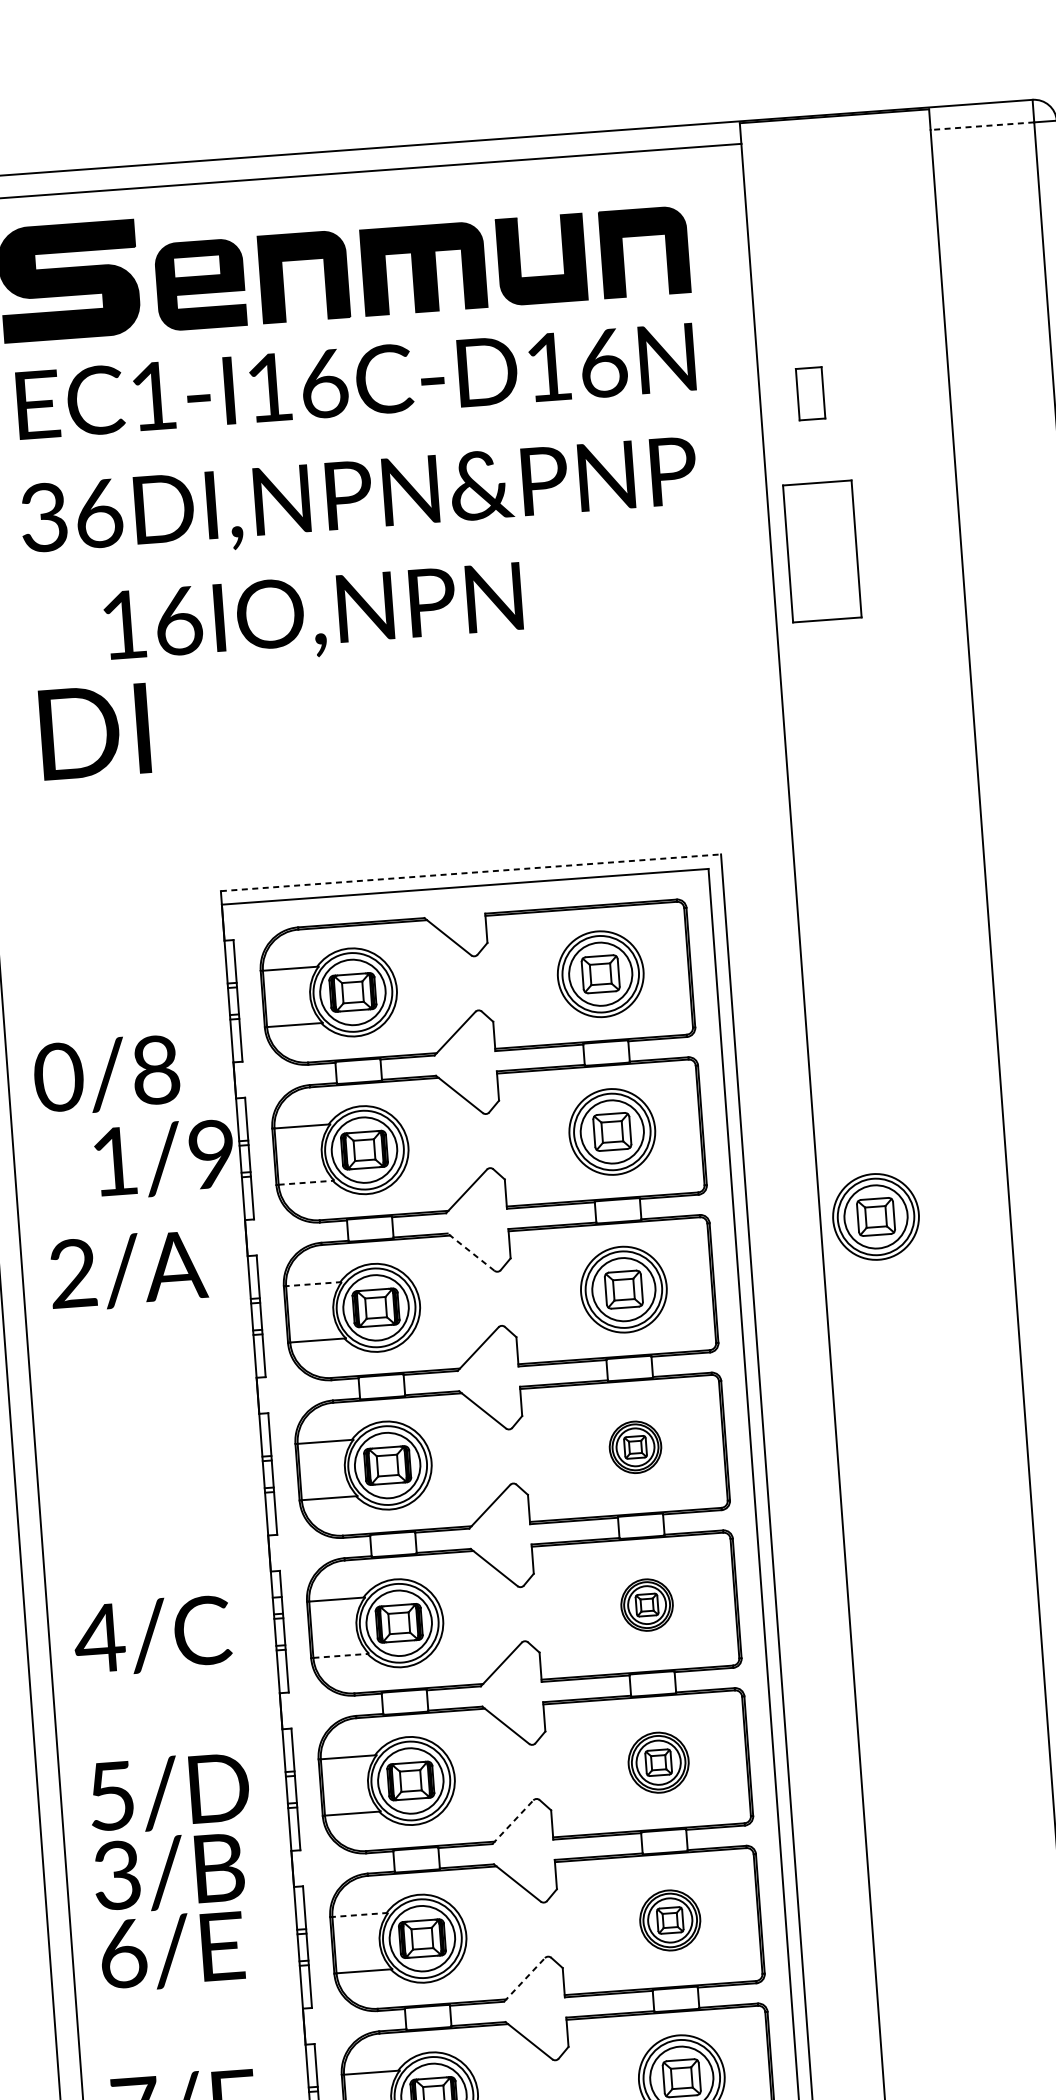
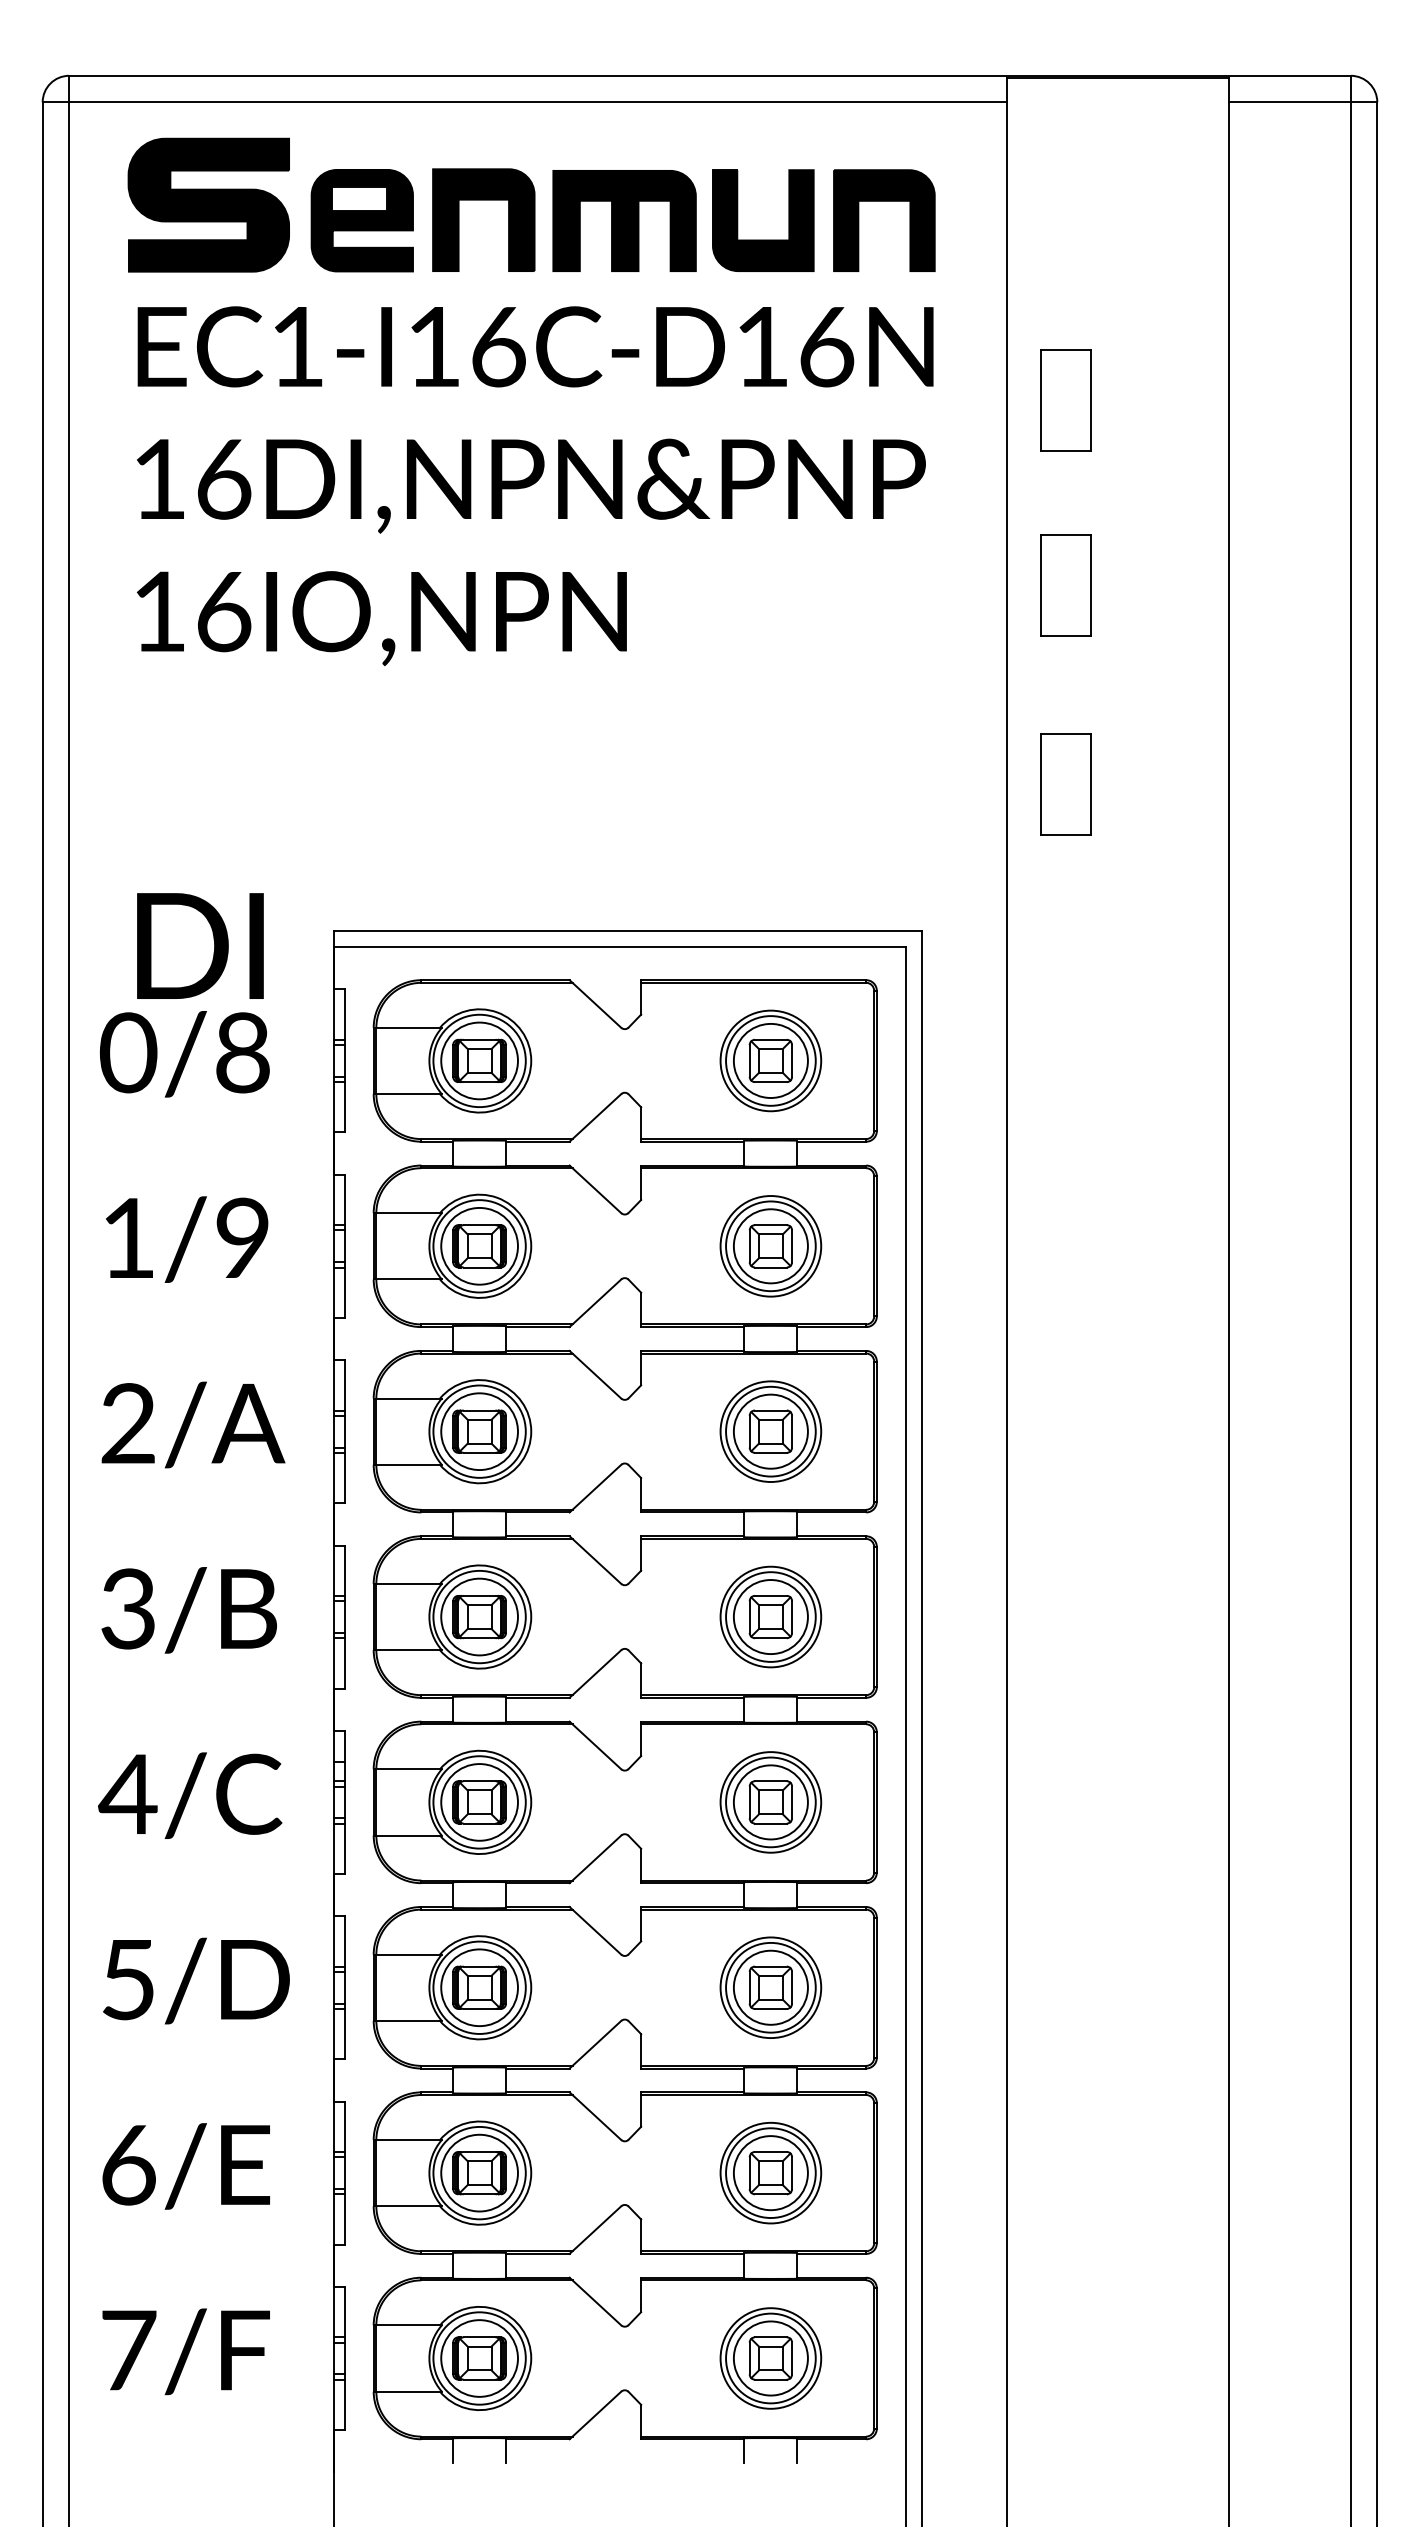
line: (982, 126) -> (1289, 102), dashed -> solid
part: (810, 393) -> (1065, 400), size x1.67
text: (43, 516) -> (158, 478), 36DI,NPN&PNP -> 16DI,NPN&PNP
part: (821, 551) -> (1065, 585), size x0.62
text: (313, 616) -> (381, 618), moved
part: (834, 720) -> (1065, 784), added
text: (94, 731) -> (200, 945), moved
line: (470, 873) -> (627, 931), dashed -> solid
text: (106, 1075) -> (184, 1054), moved
text: (164, 1158) -> (187, 1239), moved
line: (306, 1182) -> (409, 1279), dashed -> solid
part: (875, 1217) -> (1071, 1368), removed
line: (471, 1251) -> (595, 1374), dashed -> solid
text: (128, 1270) -> (193, 1424), moved
line: (314, 1284) -> (409, 1398), dashed -> solid
part: (635, 1446) -> (770, 1616), size x1.67
part: (646, 1605) -> (770, 1802), size x1.67
line: (341, 1655) -> (409, 1835), dashed -> solid
part: (658, 1762) -> (770, 1987), size x1.43
line: (512, 1822) -> (595, 2044), dashed -> solid
text: (168, 1872) -> (188, 1610), moved
line: (360, 1915) -> (409, 2140), dashed -> solid
part: (669, 1919) -> (770, 2172), size x1.43
line: (524, 1979) -> (595, 2229), dashed -> solid

